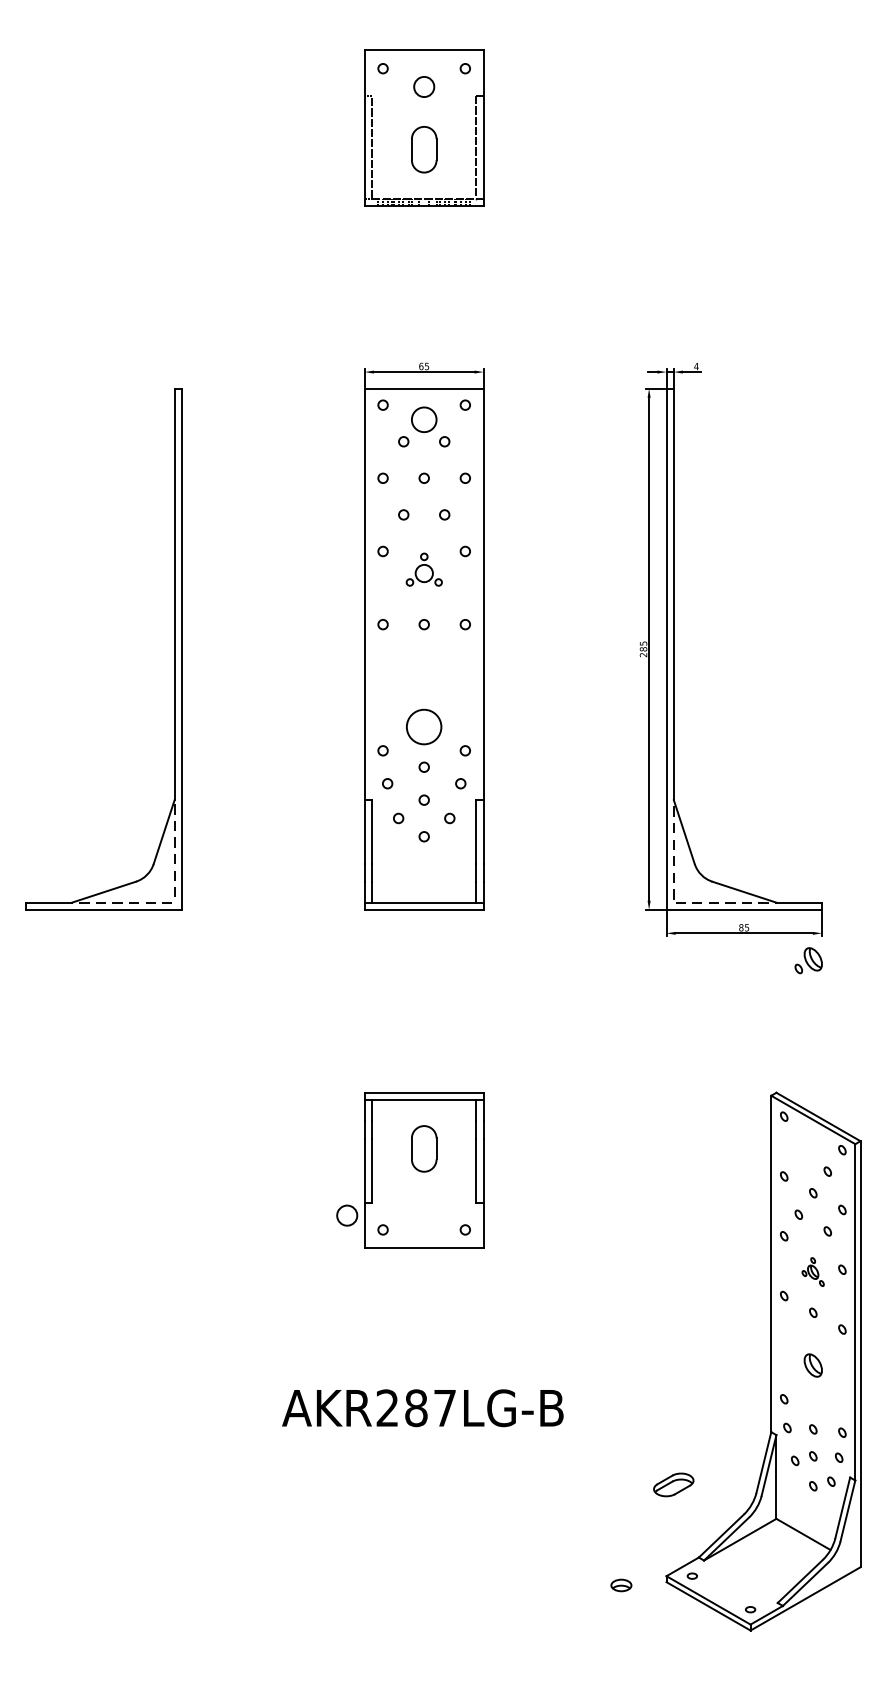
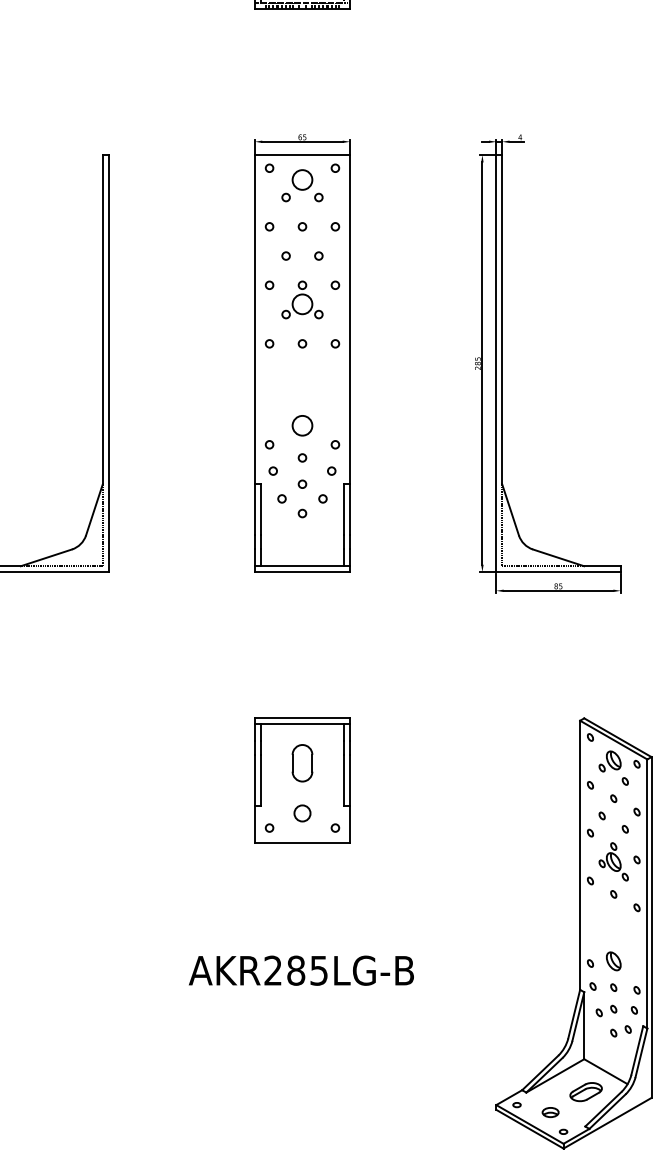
part: (424, 569) -> (302, 299), size x1.43
circle: (424, 726) -> (302, 425), size x0.71
part: (808, 960) -> (609, 761), moved
circle: (347, 1215) -> (302, 813), moved
part: (812, 1271) -> (613, 861), size x1.67
part: (812, 1365) -> (613, 961), moved
text: (444, 1408) -> (318, 970), AKR287LG-B -> AKR285LG-B
part: (673, 1484) -> (585, 1091), moved
part: (621, 1585) -> (550, 1112), moved

